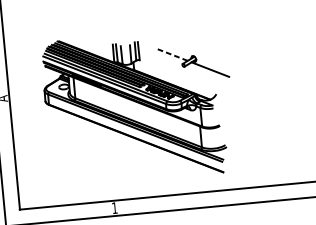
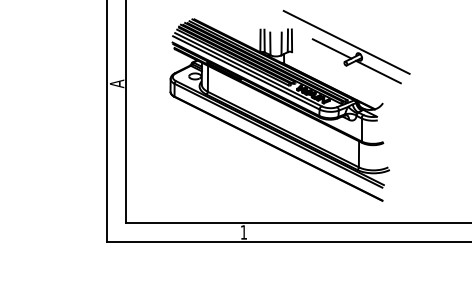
line: (182, 47) -> (346, 41), added
line: (171, 54) -> (332, 48), dashed -> solid

